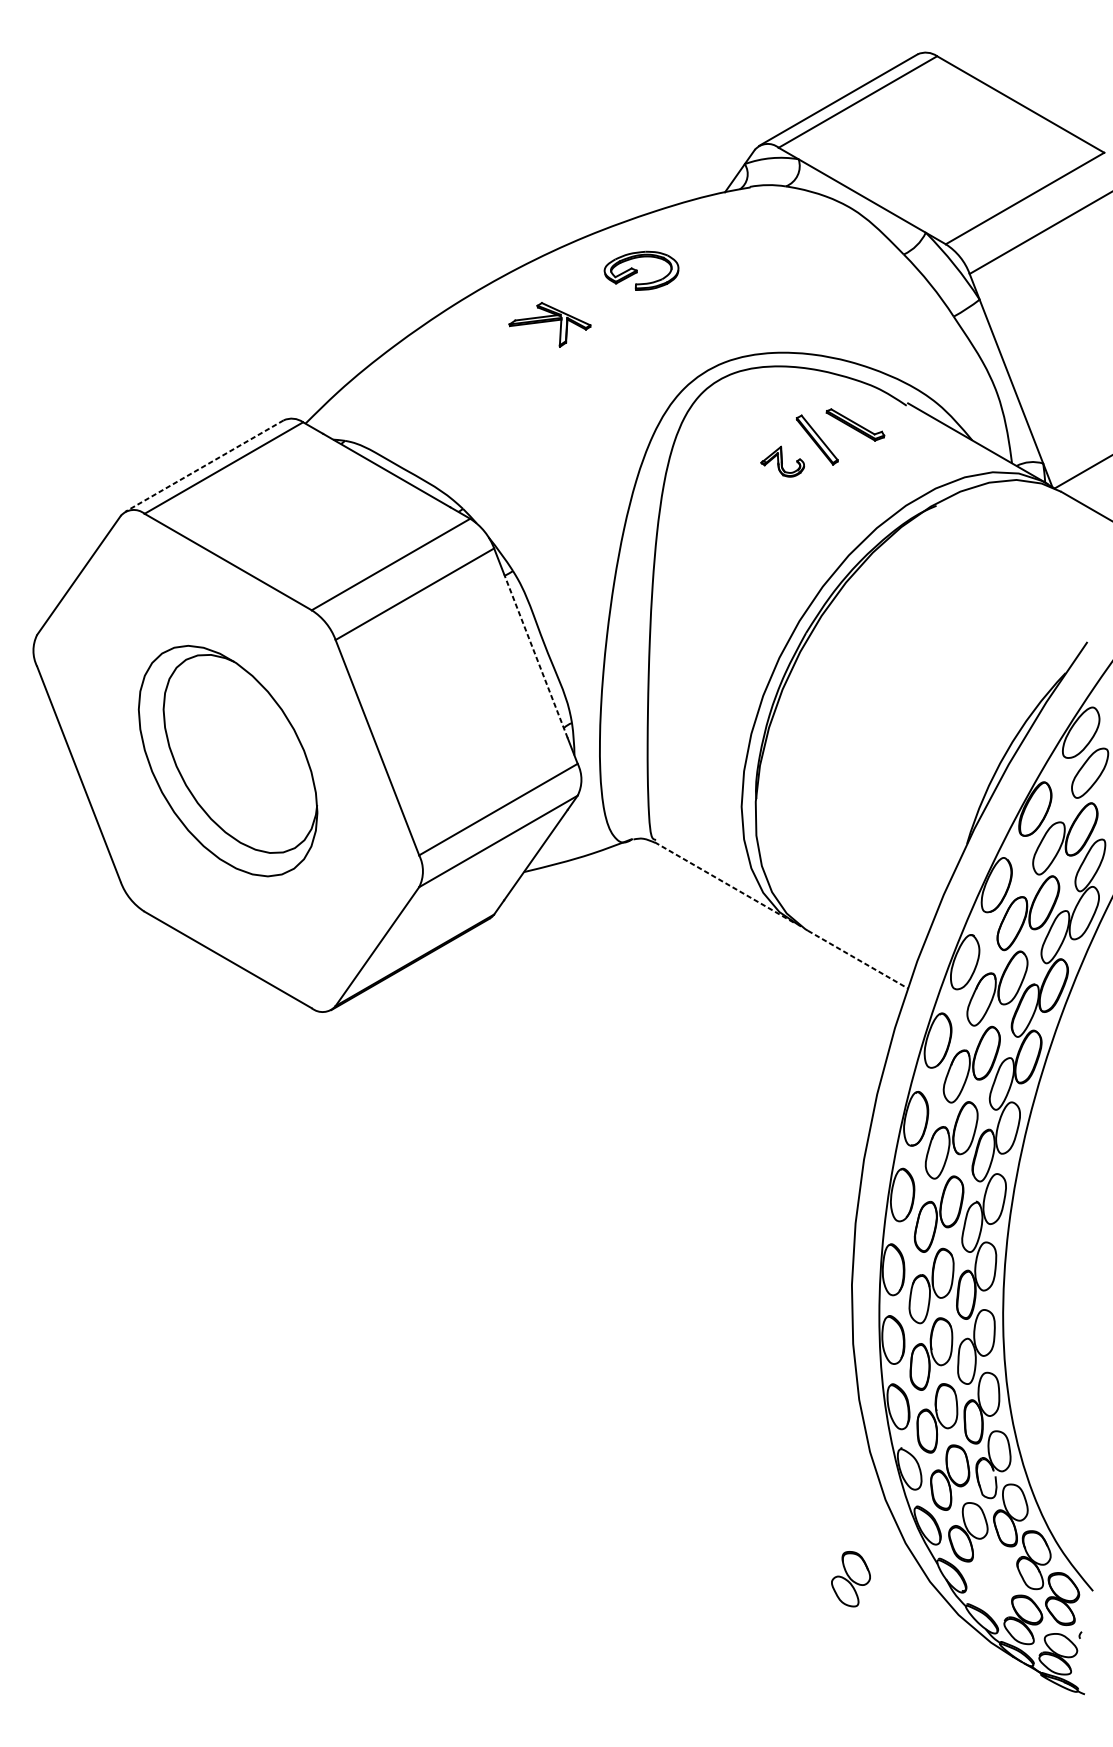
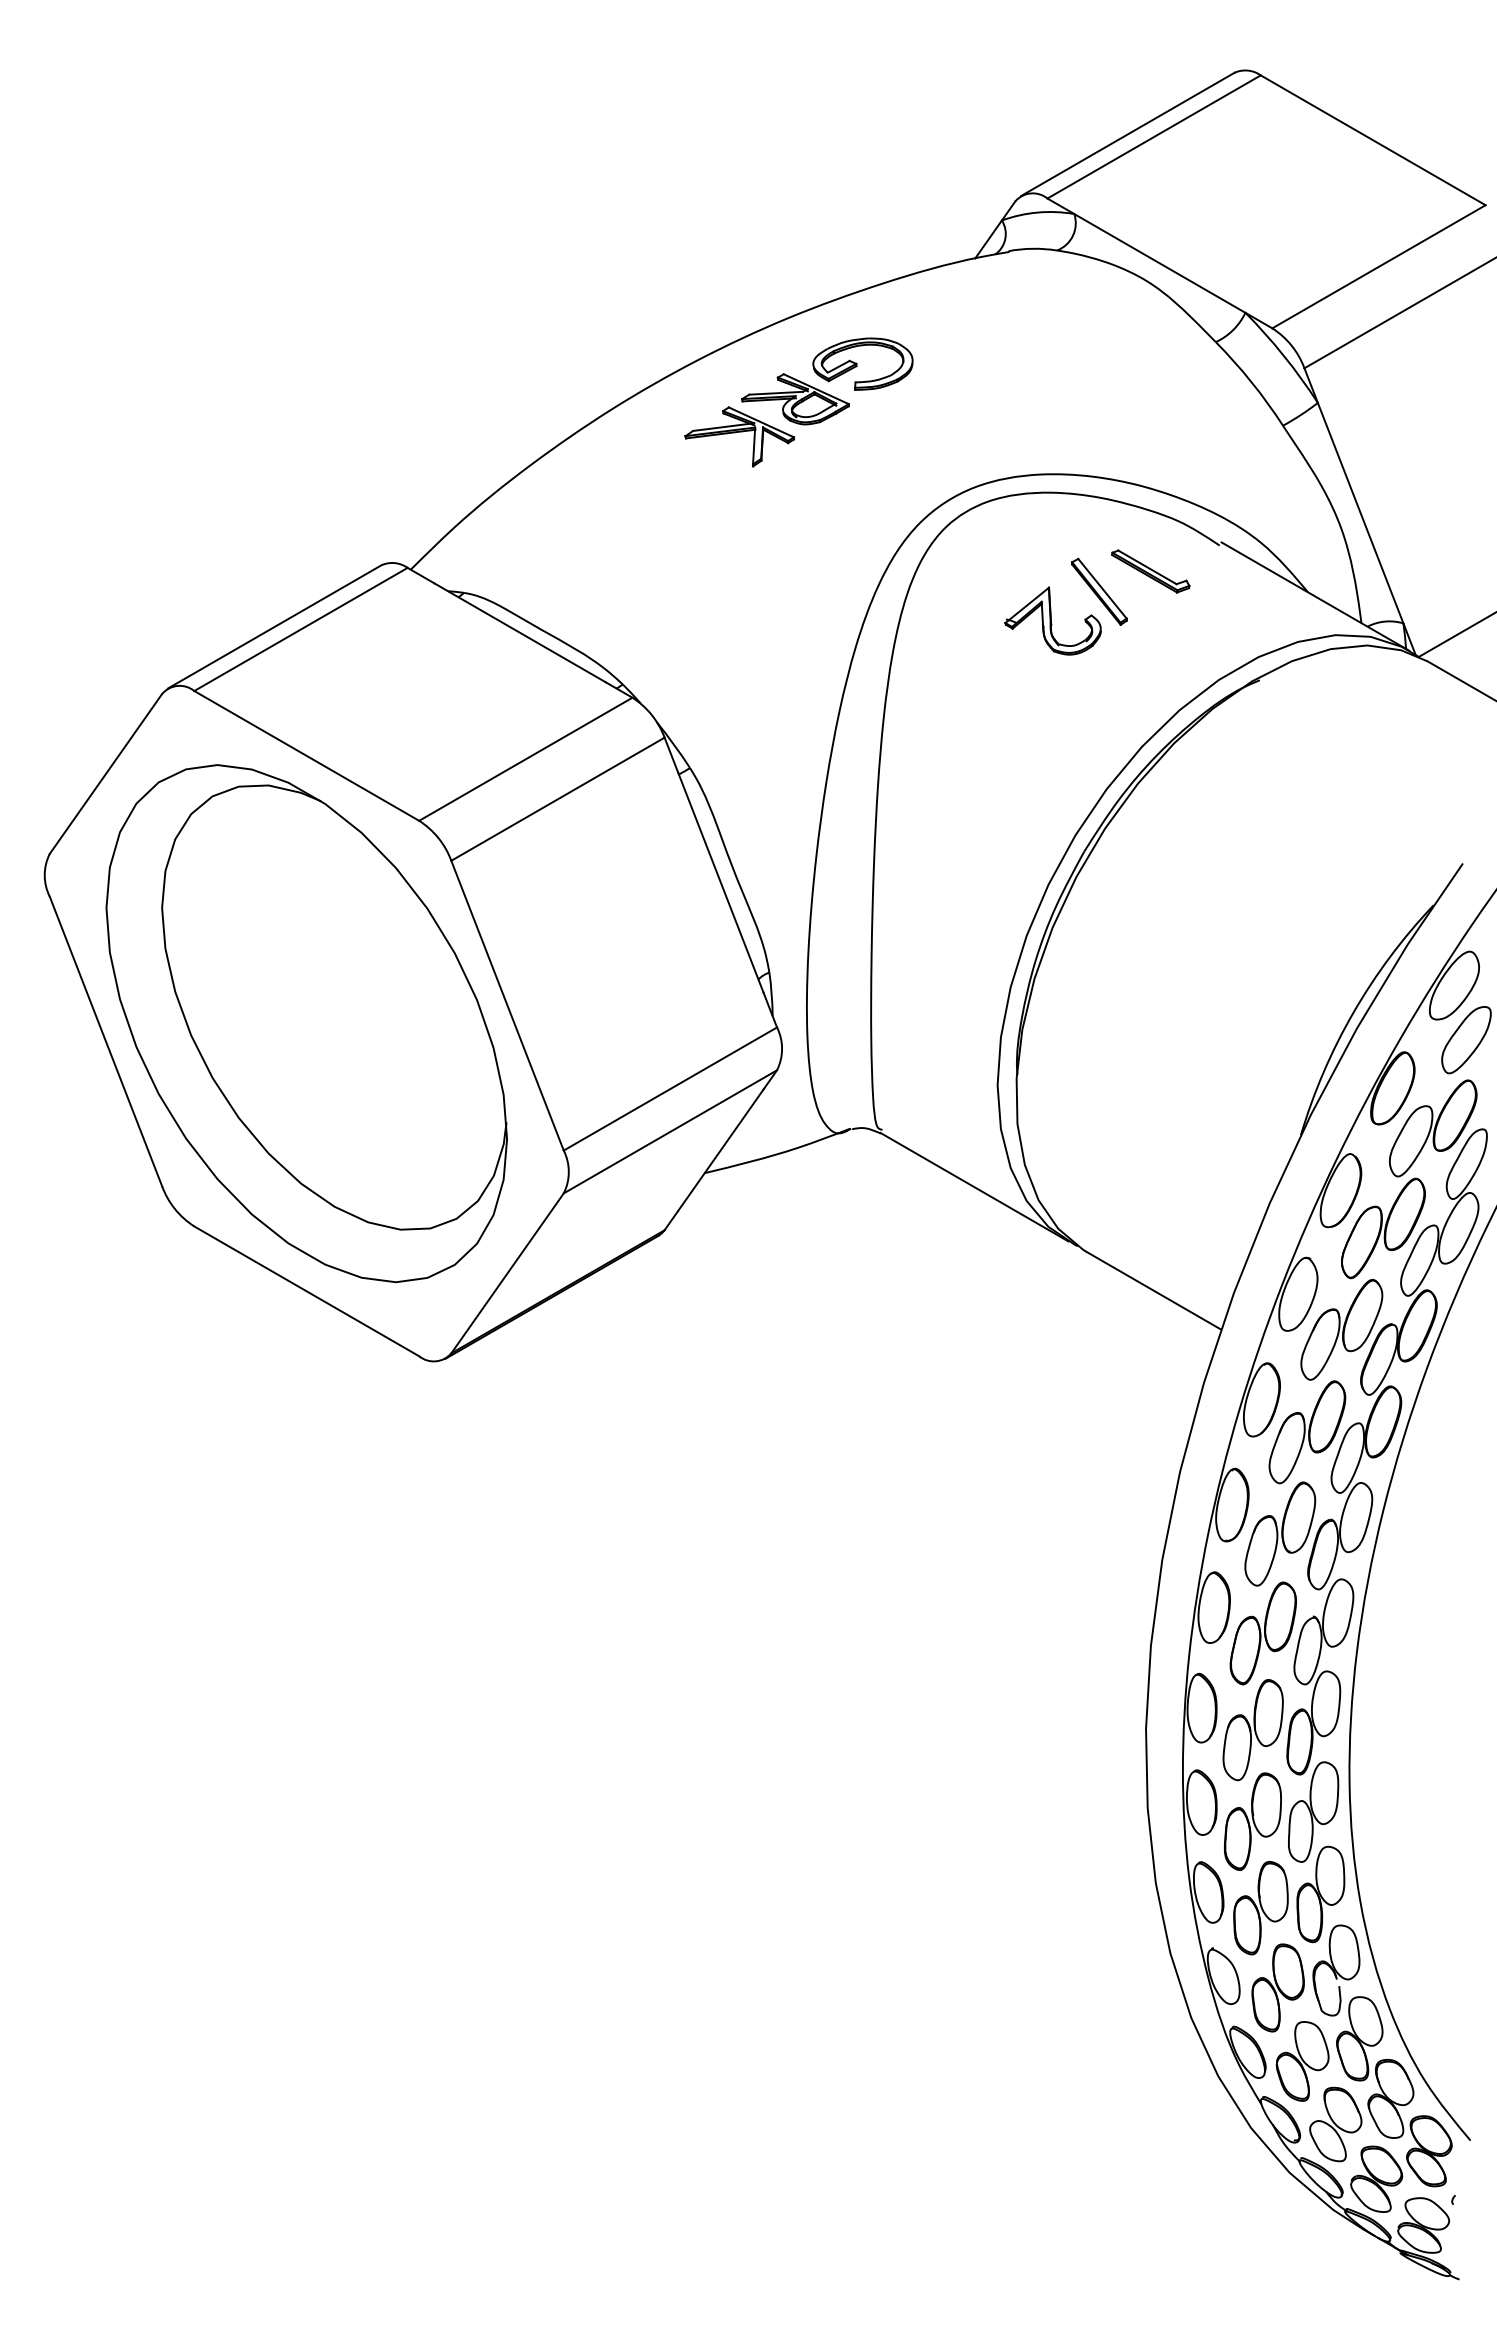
part: (591, 297) -> (795, 399), added
part: (782, 461) -> (1052, 620), size x1.67
line: (204, 466) -> (274, 627), dashed -> solid
line: (535, 656) -> (720, 882), dashed -> solid
part: (228, 760) -> (306, 1023), size x1.67
line: (724, 882) -> (974, 1187), dashed -> solid
line: (857, 959) -> (1153, 1290), dashed -> solid
part: (850, 1579) -> (1335, 2124), moved

